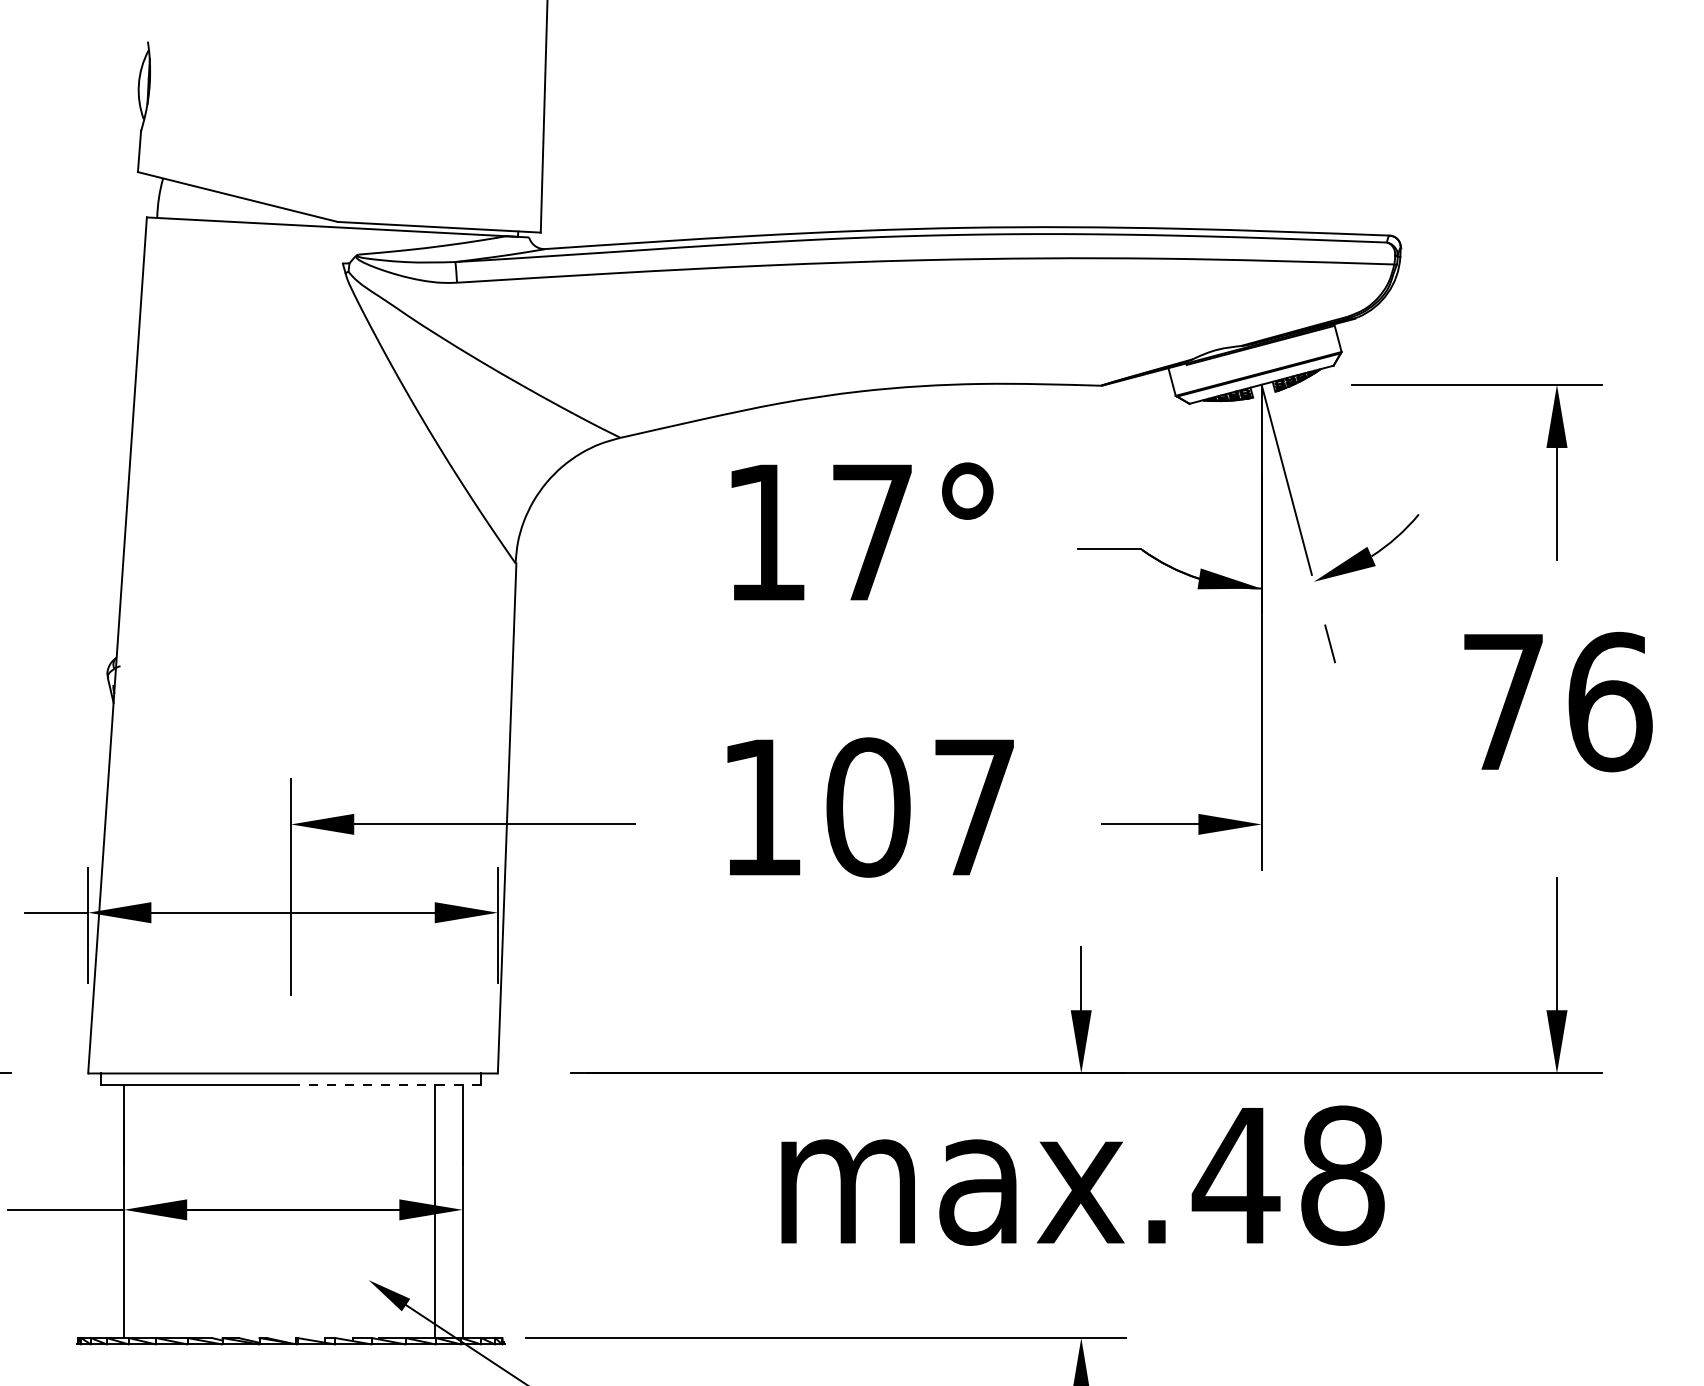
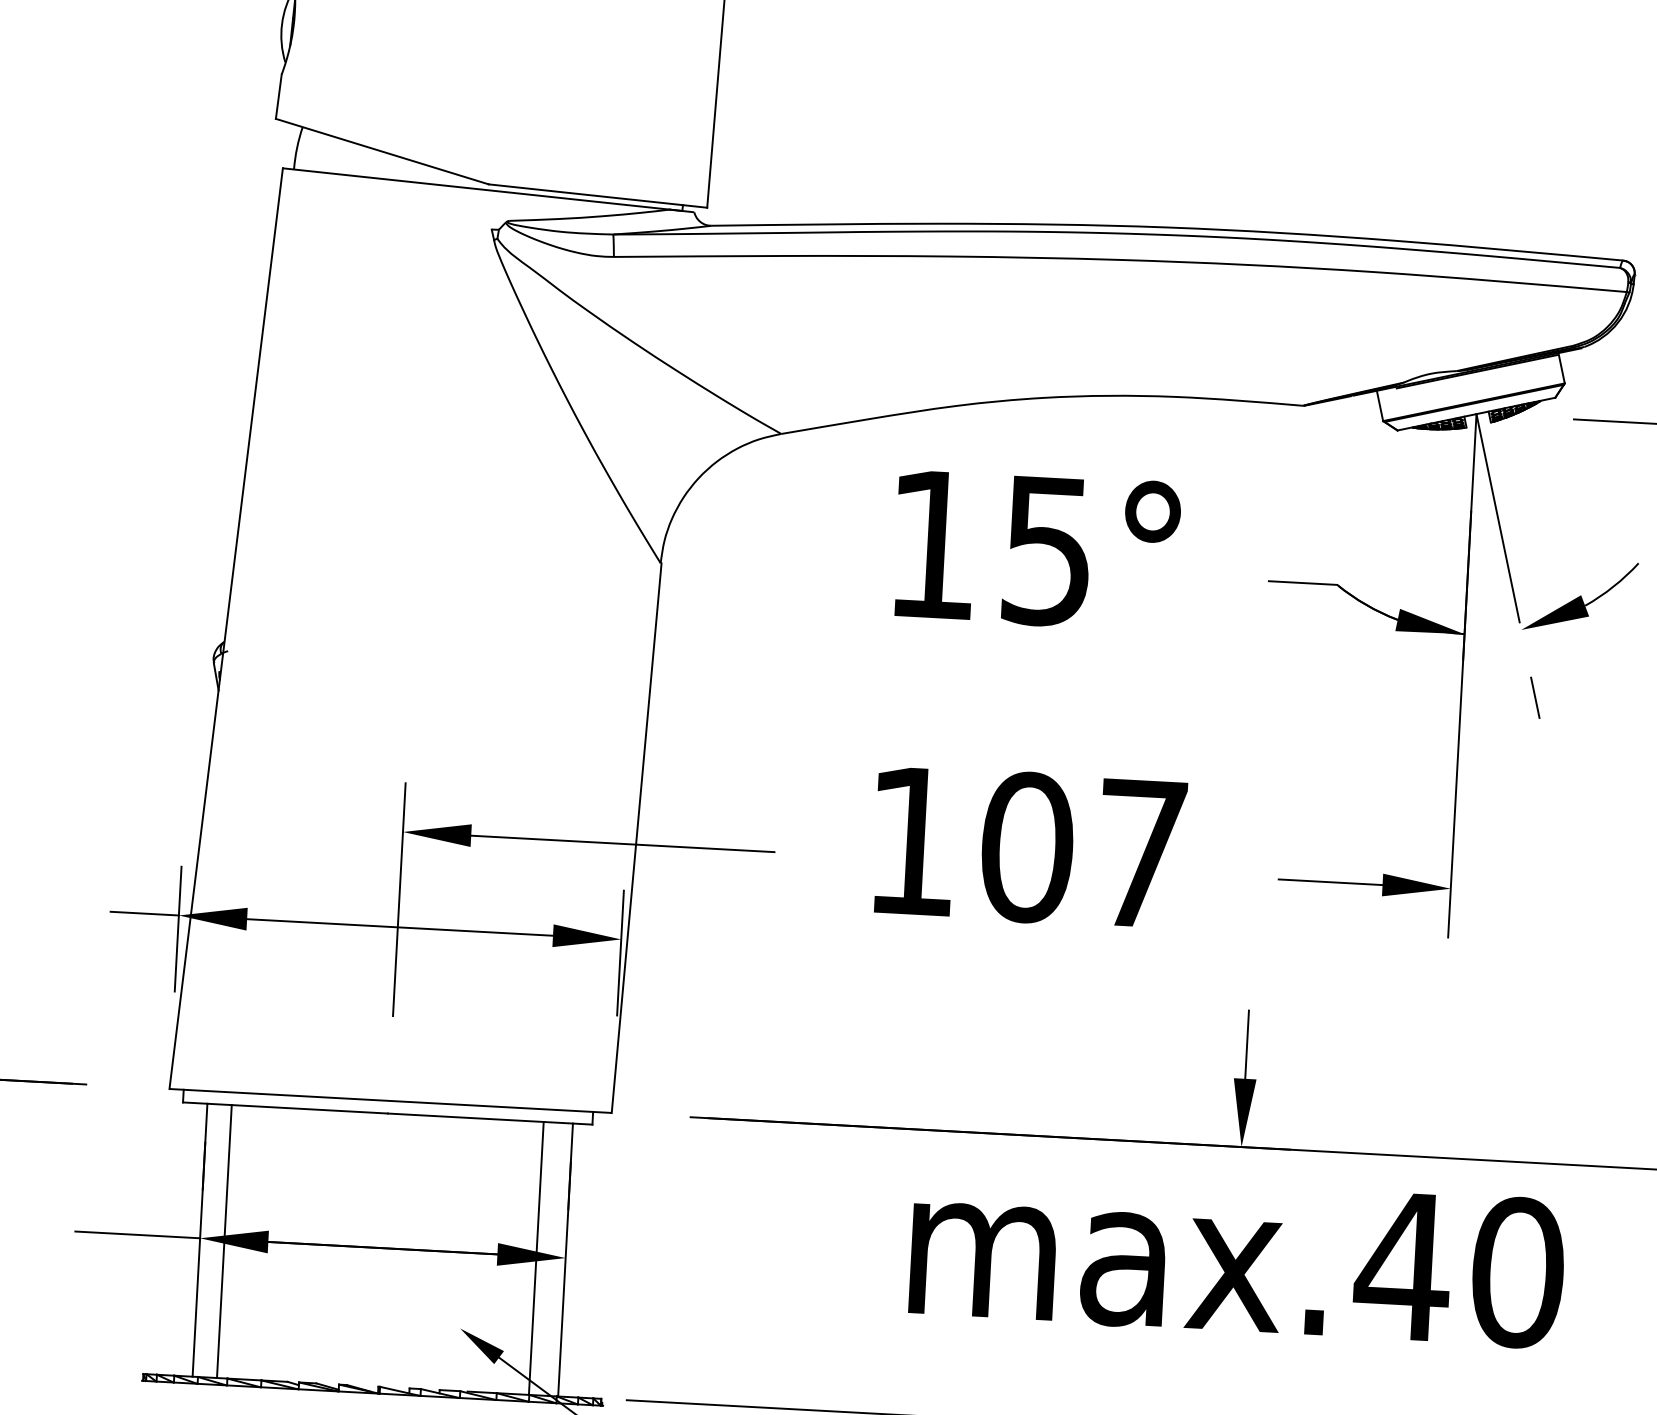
text: (871, 533) -> (1046, 551), 17° -> 15°
line: (385, 1085) -> (489, 1119), dashed -> solid
text: (1343, 1175) -> (1518, 1272), max.48 -> max.40
line: (146, 1211) -> (224, 1241), added

